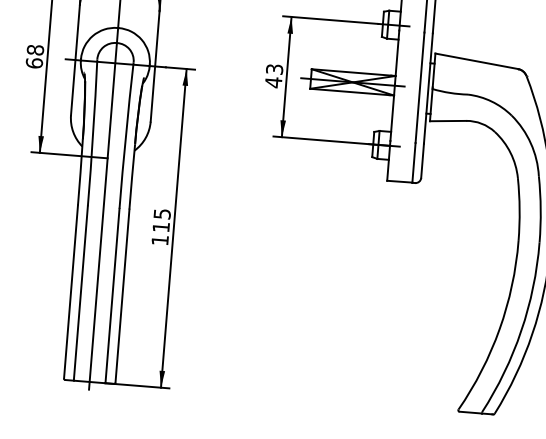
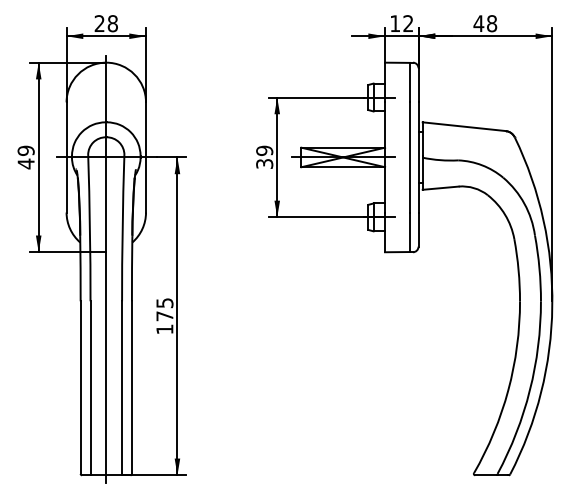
text: (34, 56) -> (25, 157), 68 -> 49
text: (273, 76) -> (264, 157), 43 -> 39
text: (160, 227) -> (164, 316), 115 -> 175

